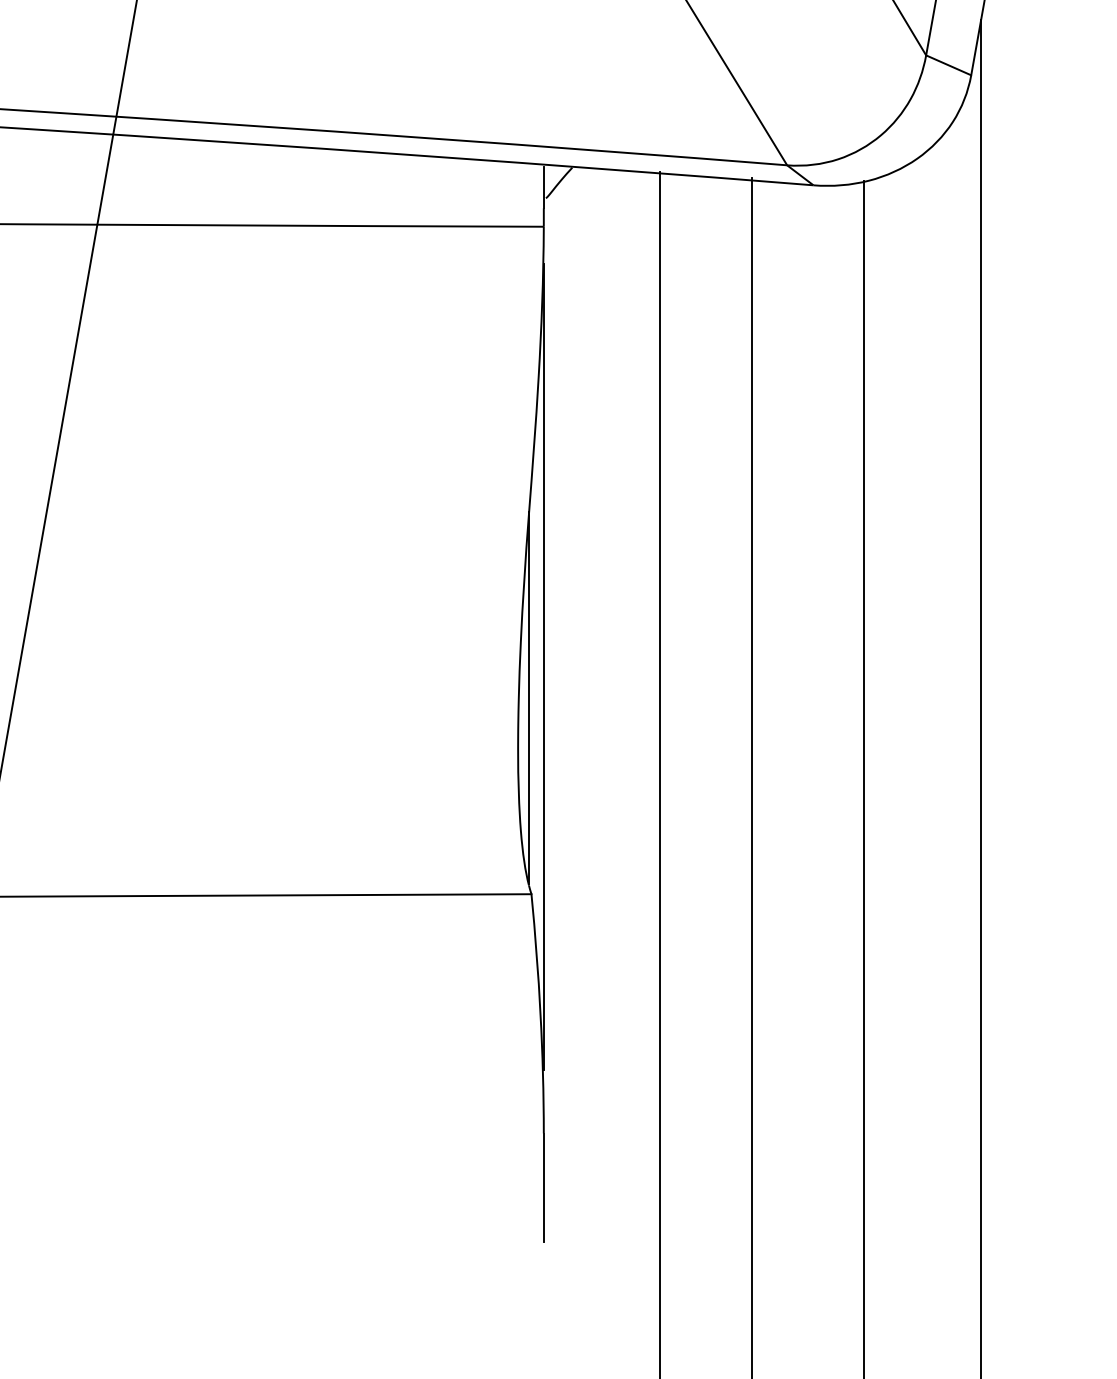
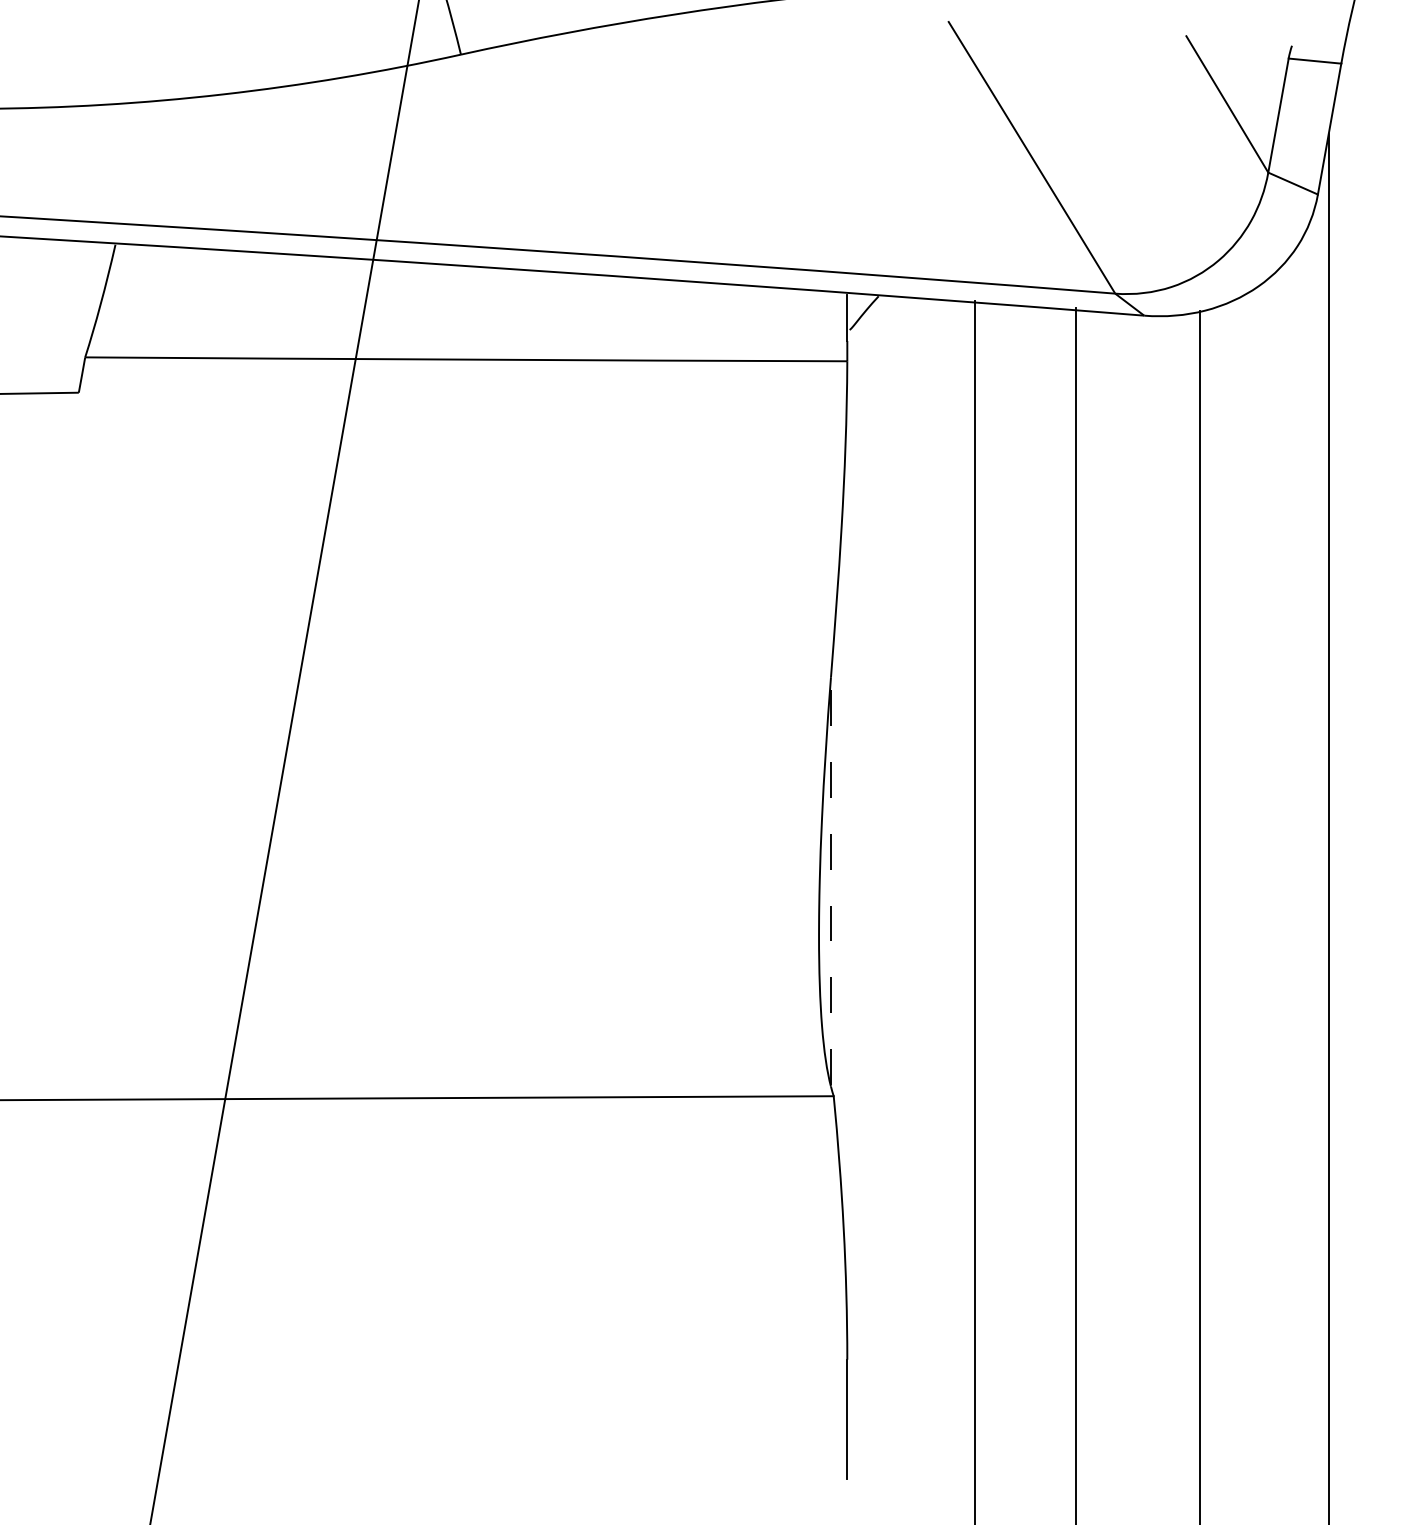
line: (543, 666) -> (847, 845), removed
line: (529, 697) -> (831, 879), solid -> dashed

